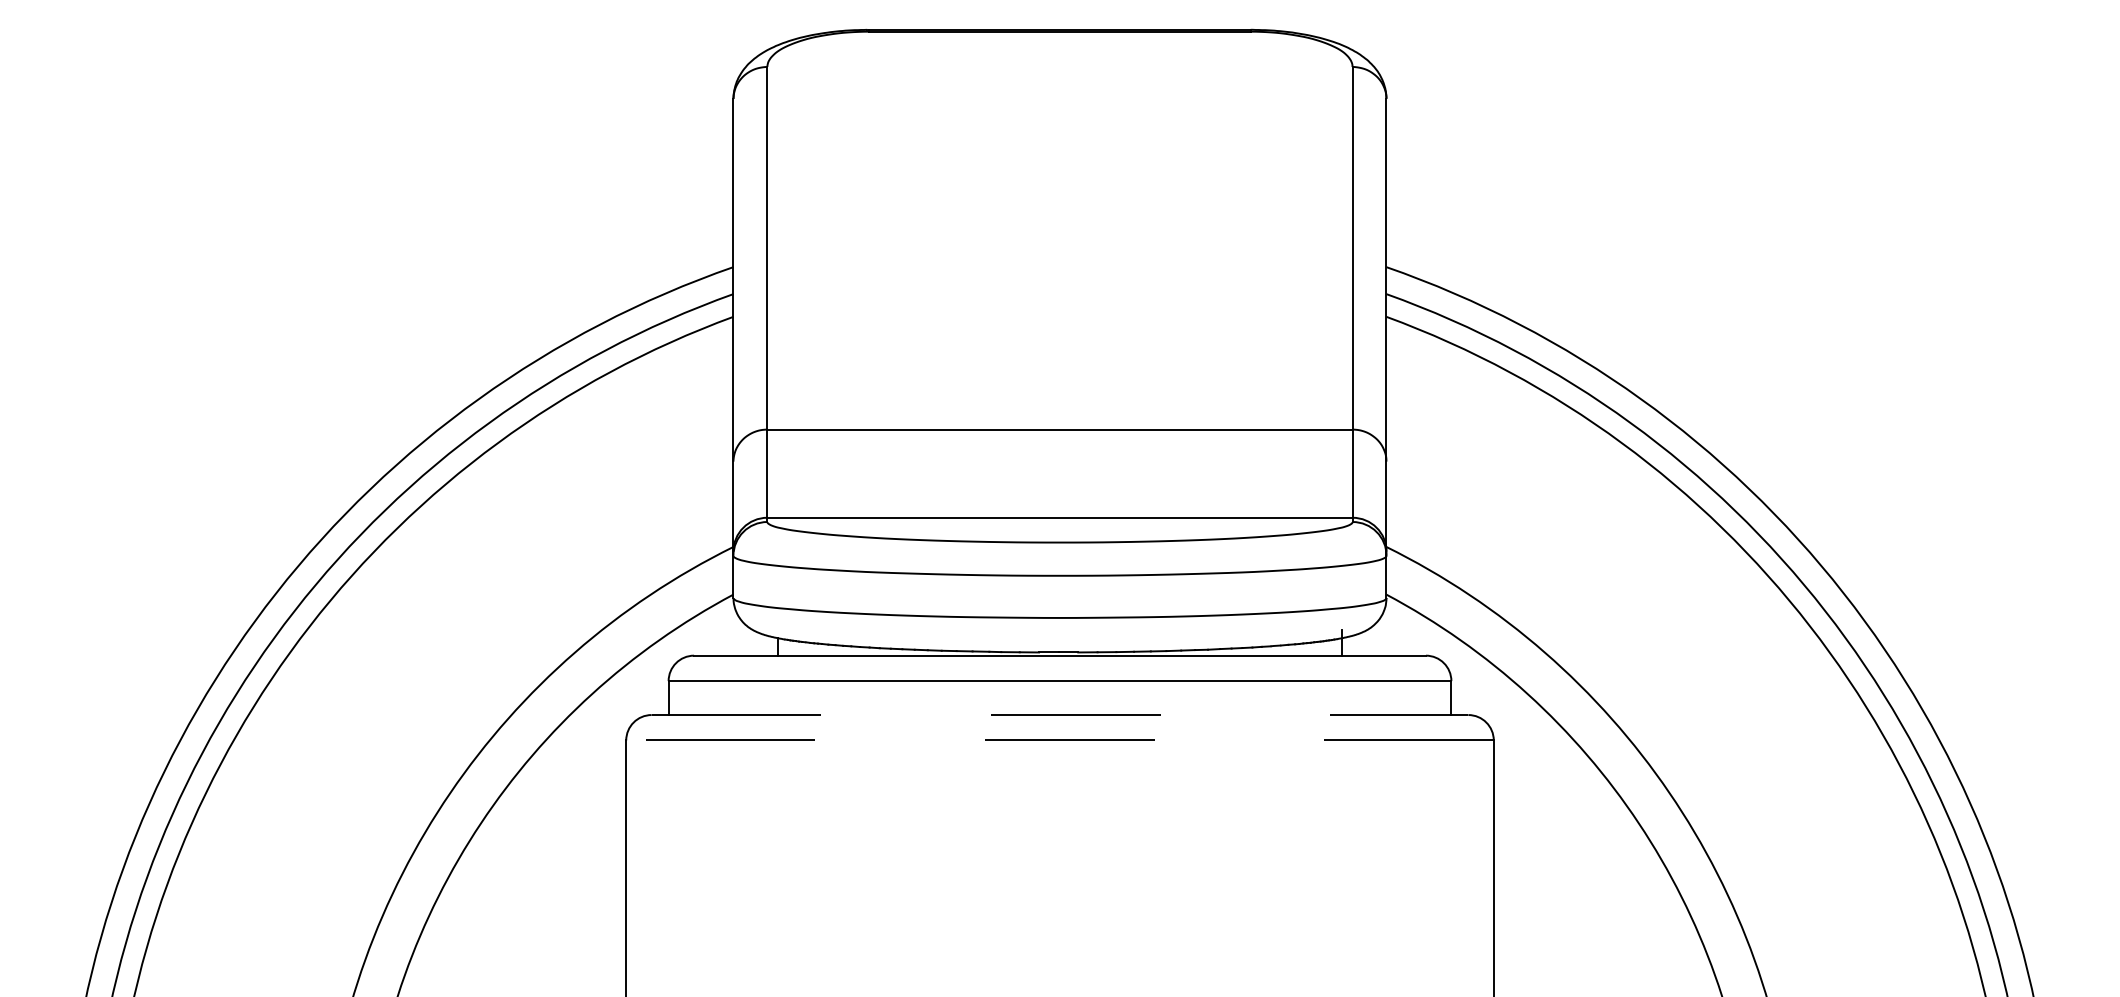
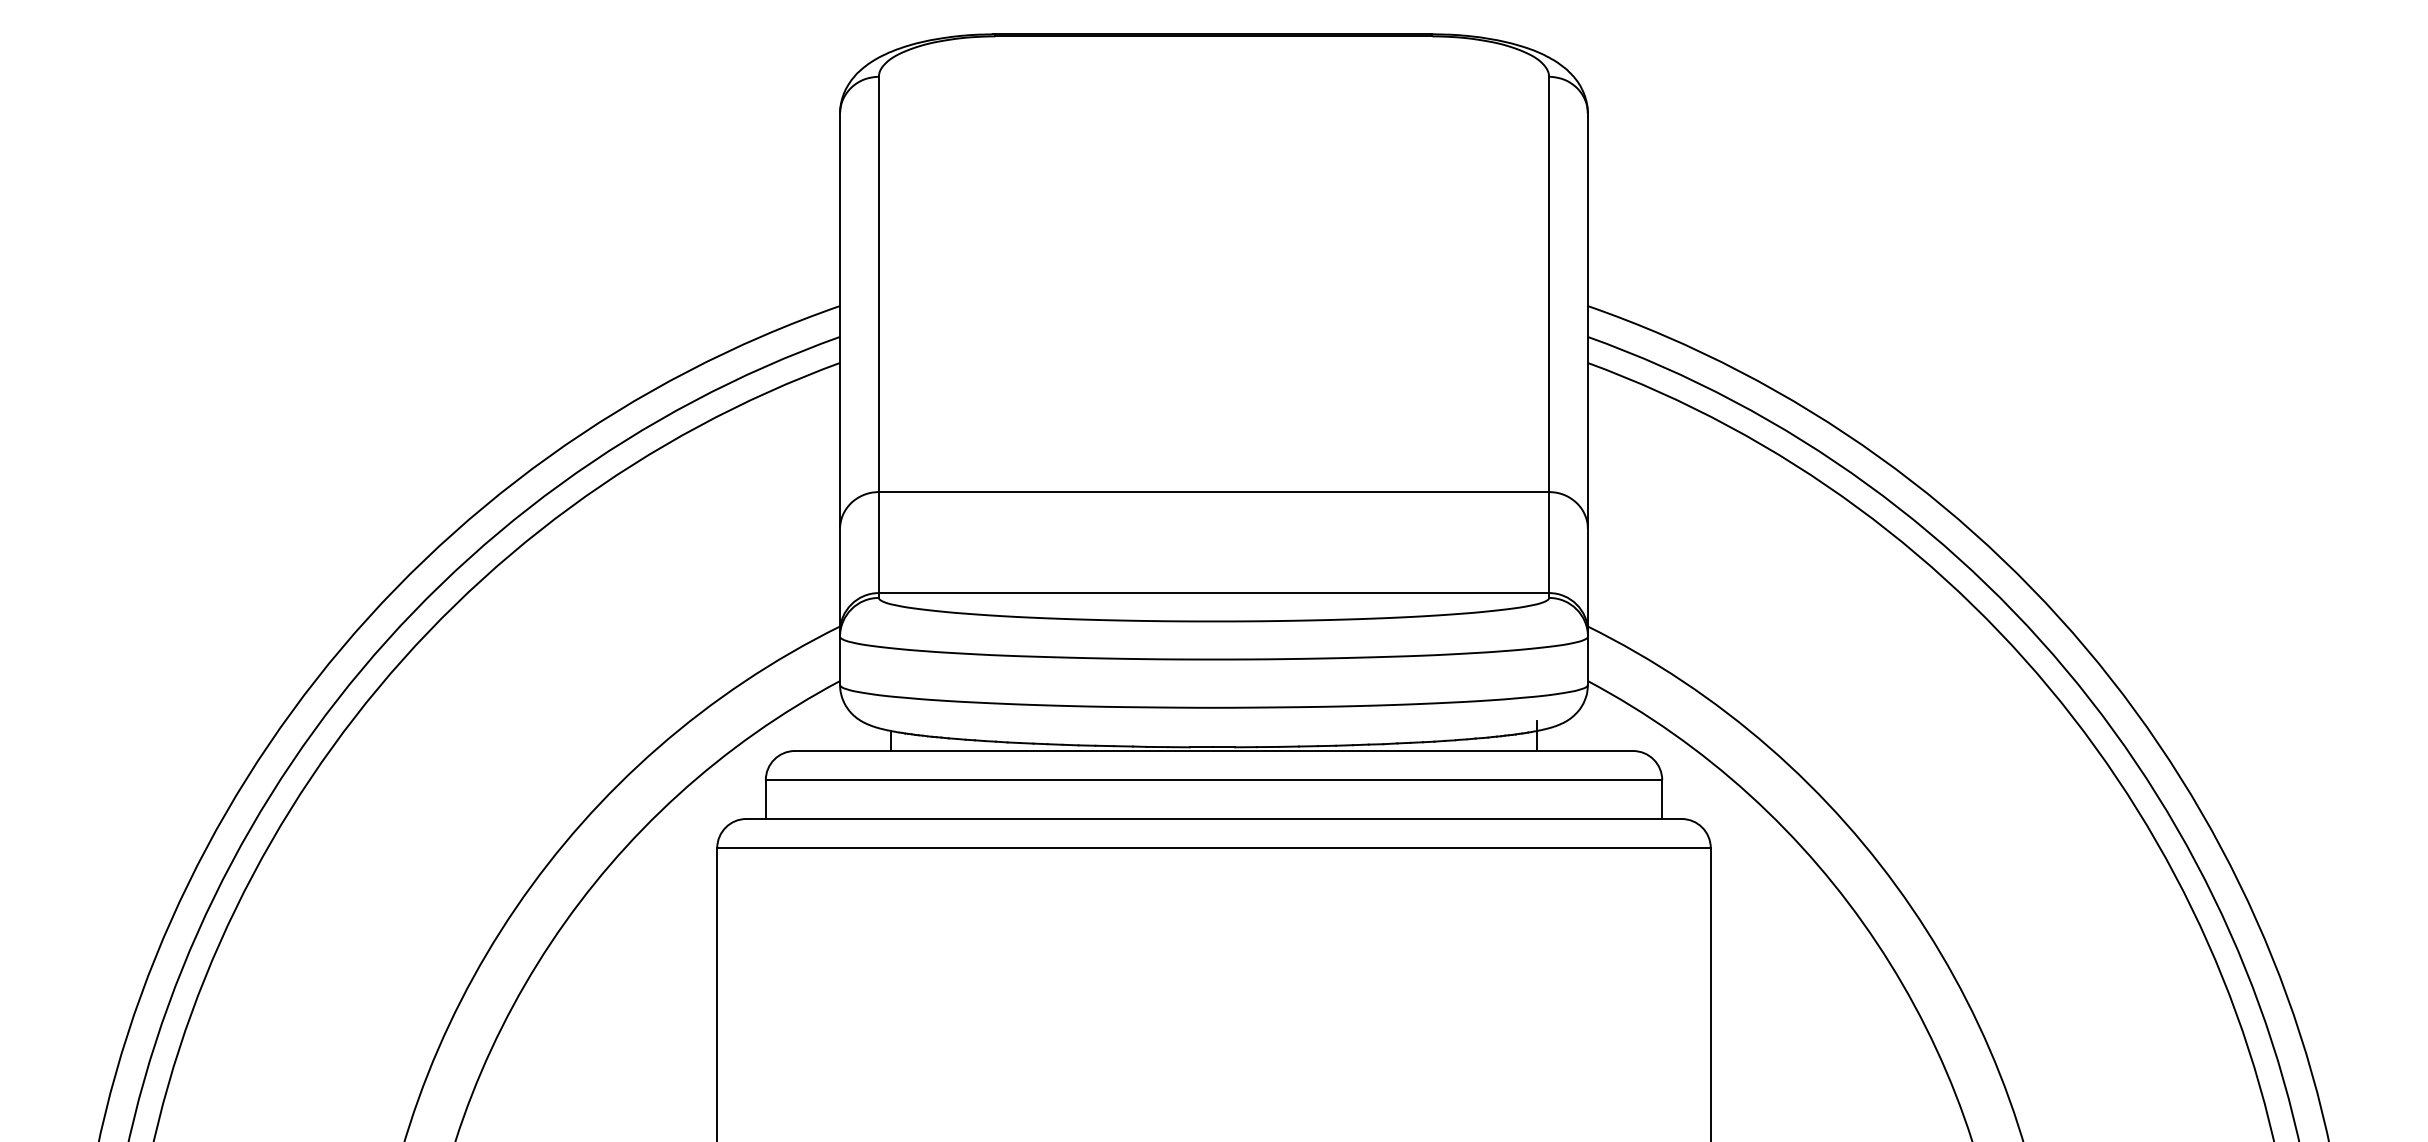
line: (1060, 714) -> (1214, 818), dashed -> solid
line: (1060, 740) -> (1214, 848), dashed -> solid

